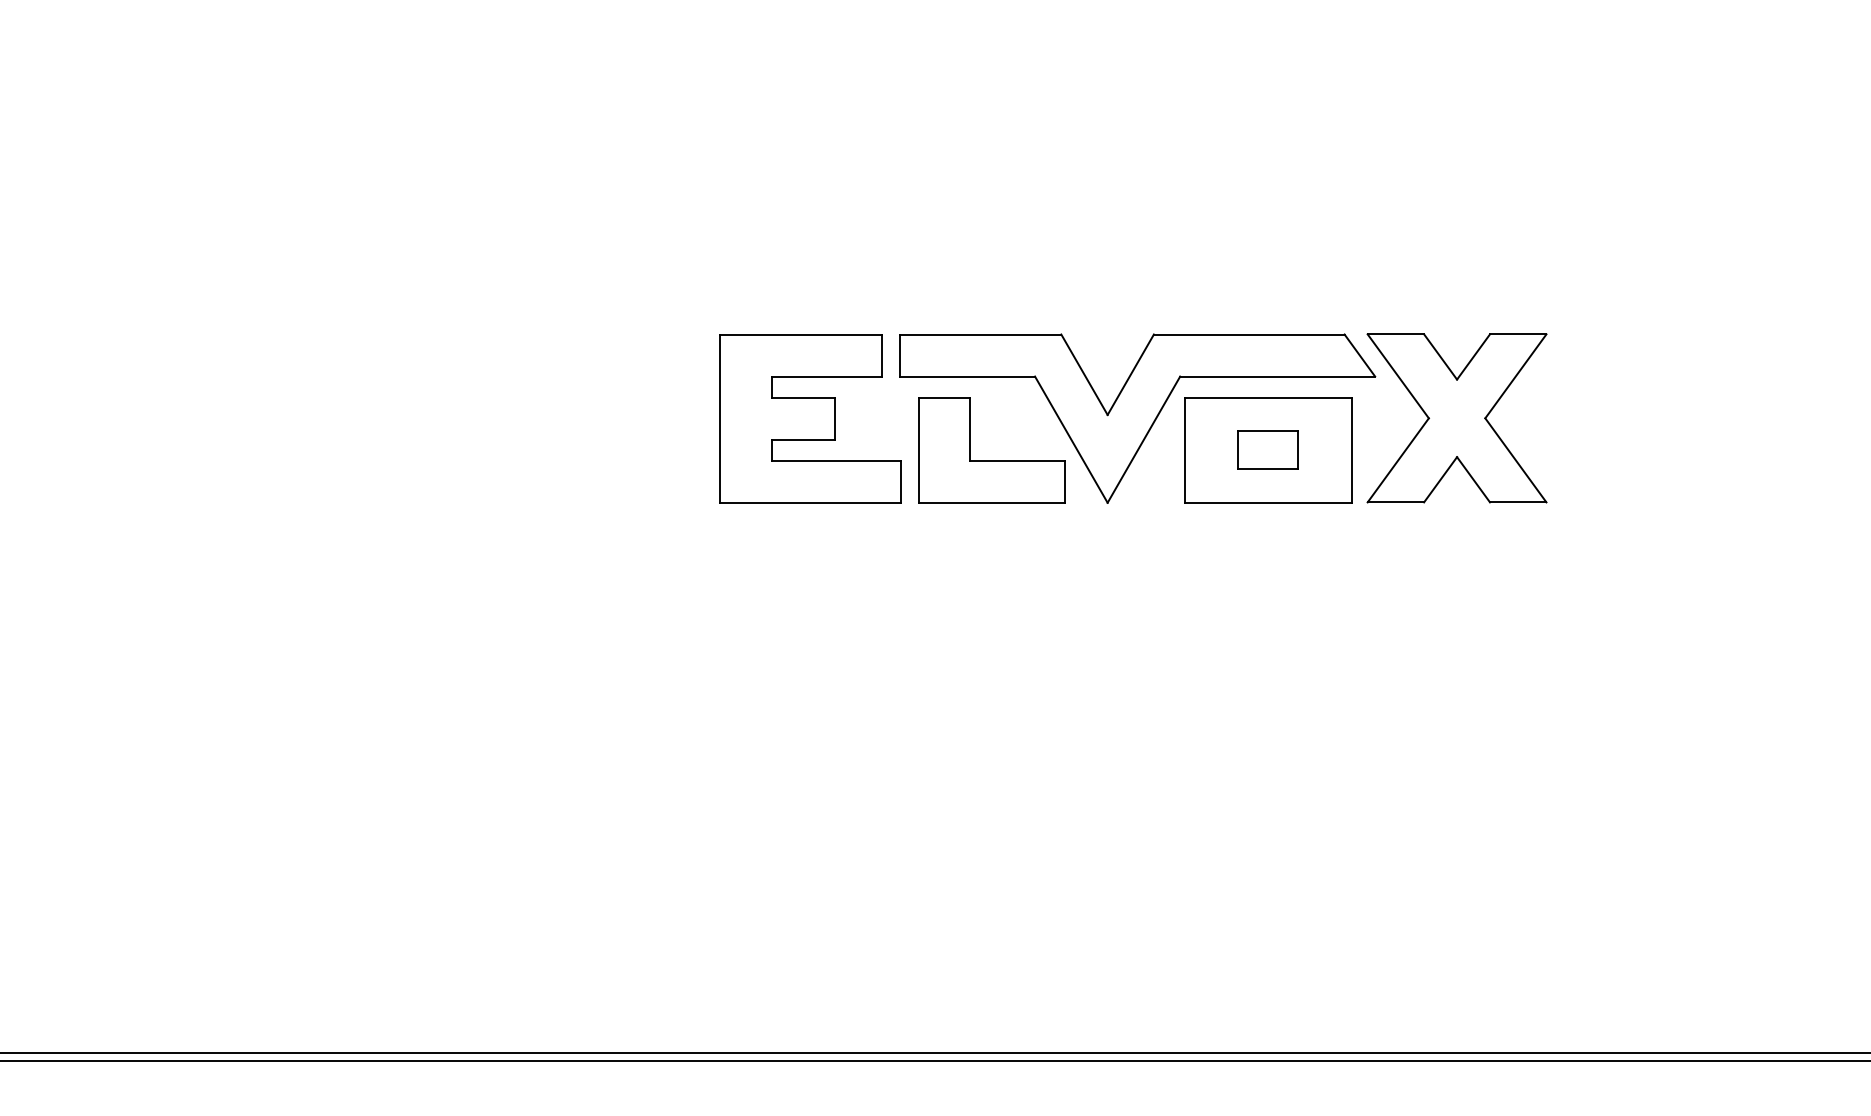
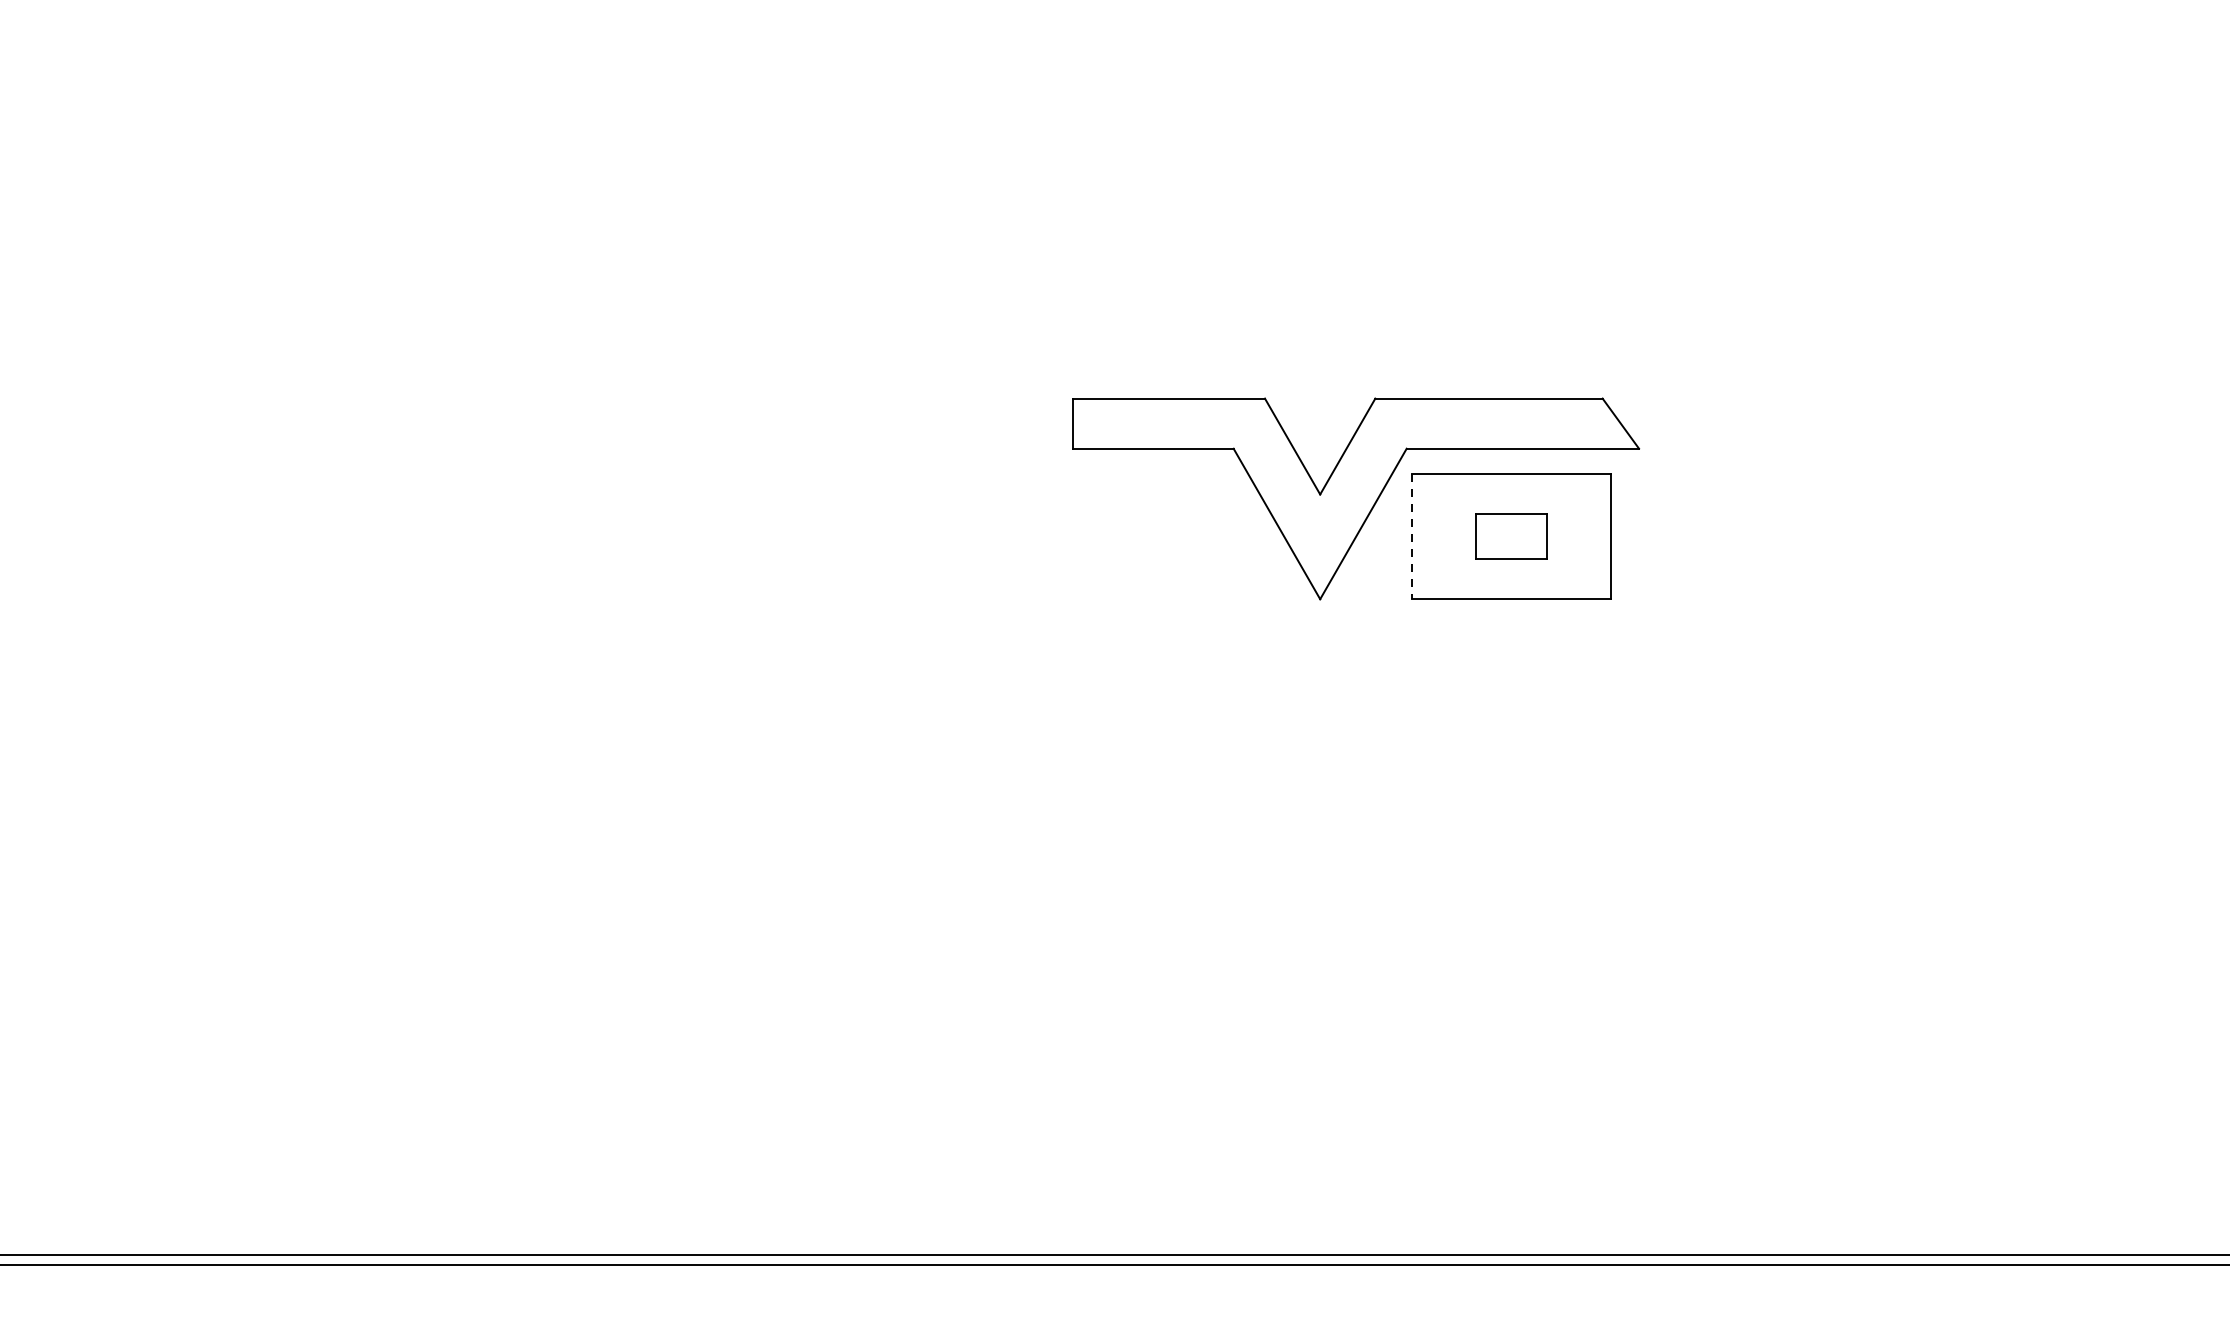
part: (810, 418) -> (966, 498), removed
part: (1456, 418) -> (1736, 498), removed
line: (1184, 450) -> (1411, 536), solid -> dashed
part: (991, 460) -> (1181, 548), removed

